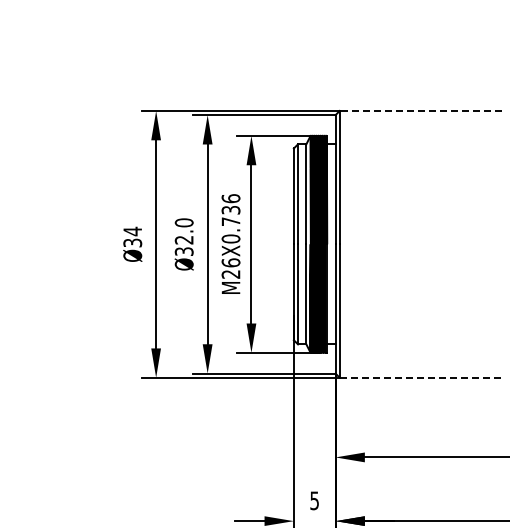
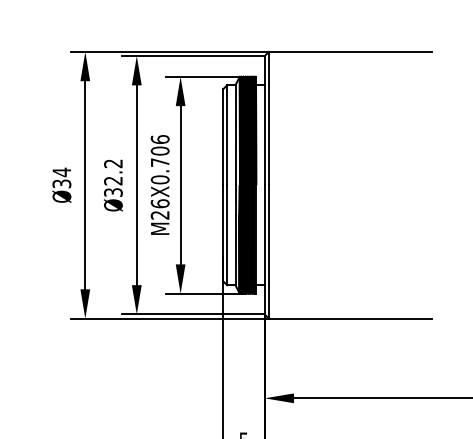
line: (420, 110) -> (349, 51), dashed -> solid
text: (230, 209) -> (159, 150), M26X0.736 -> M26X0.706
text: (183, 222) -> (112, 163), Ø32.0 -> Ø32.2
line: (421, 377) -> (350, 318), dashed -> solid

